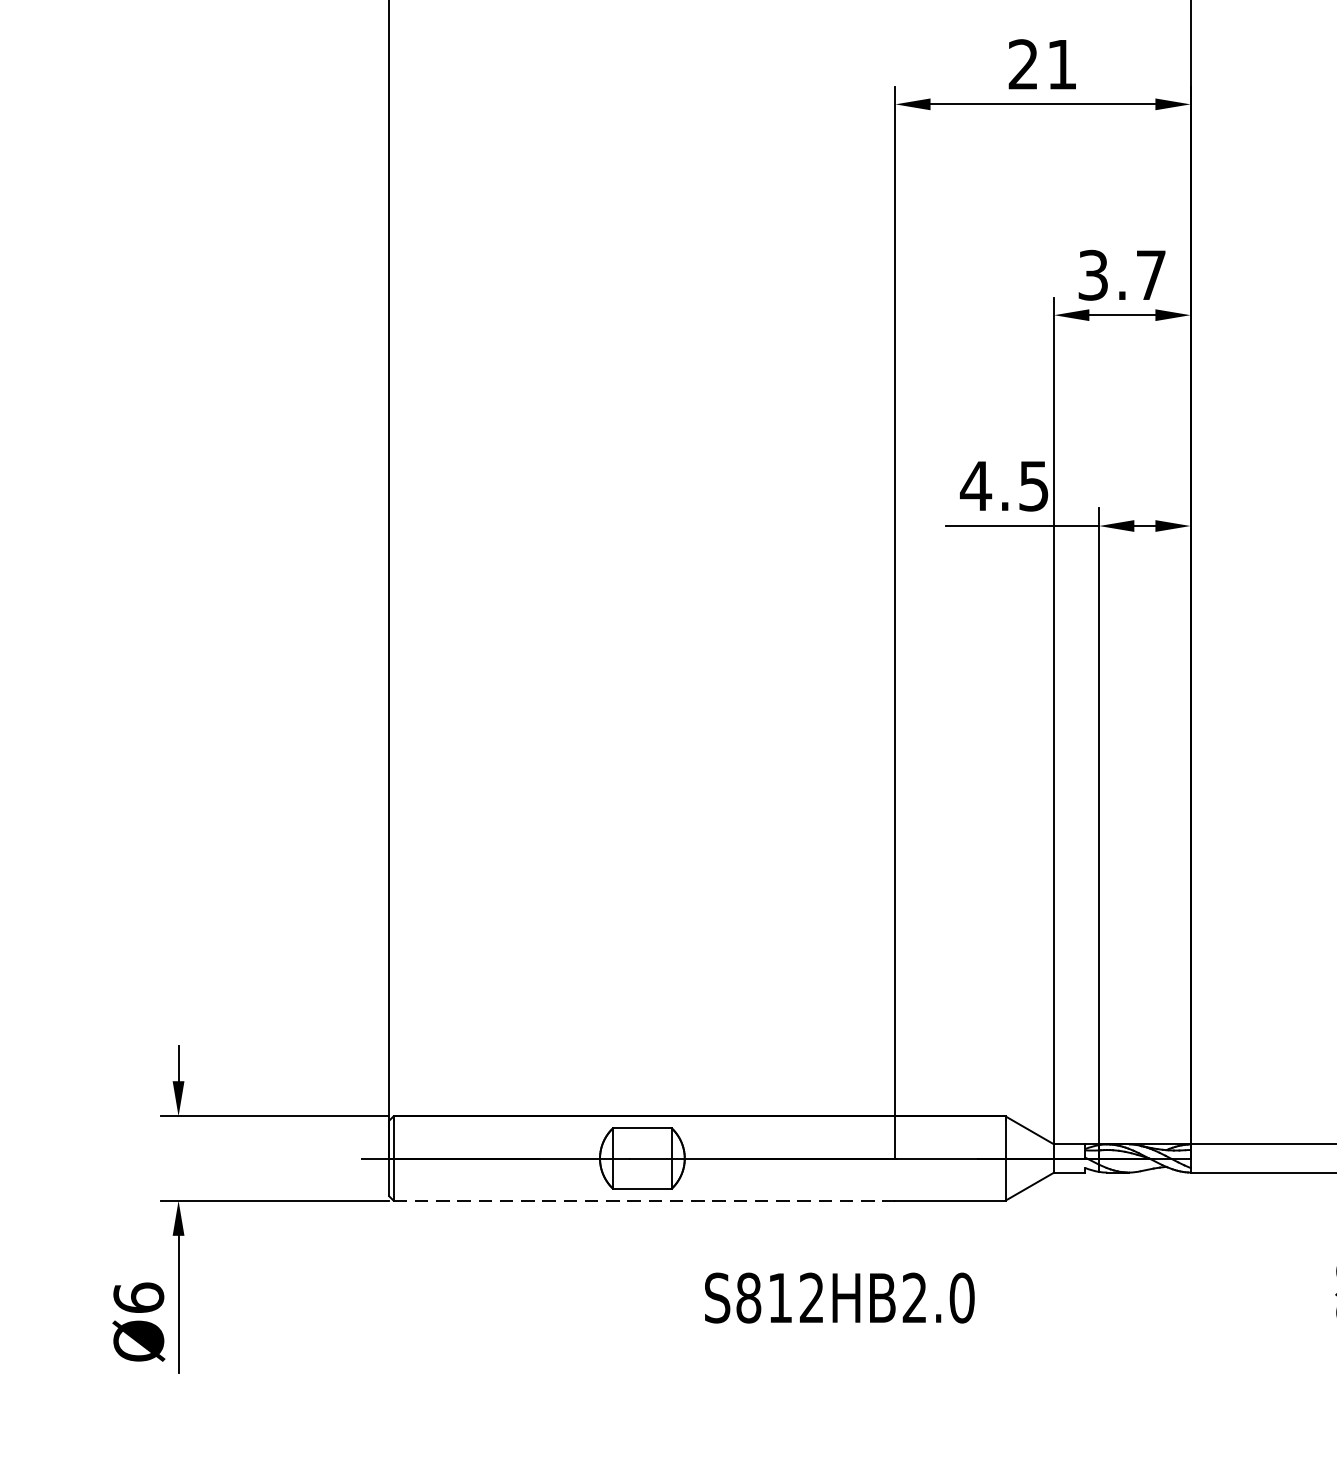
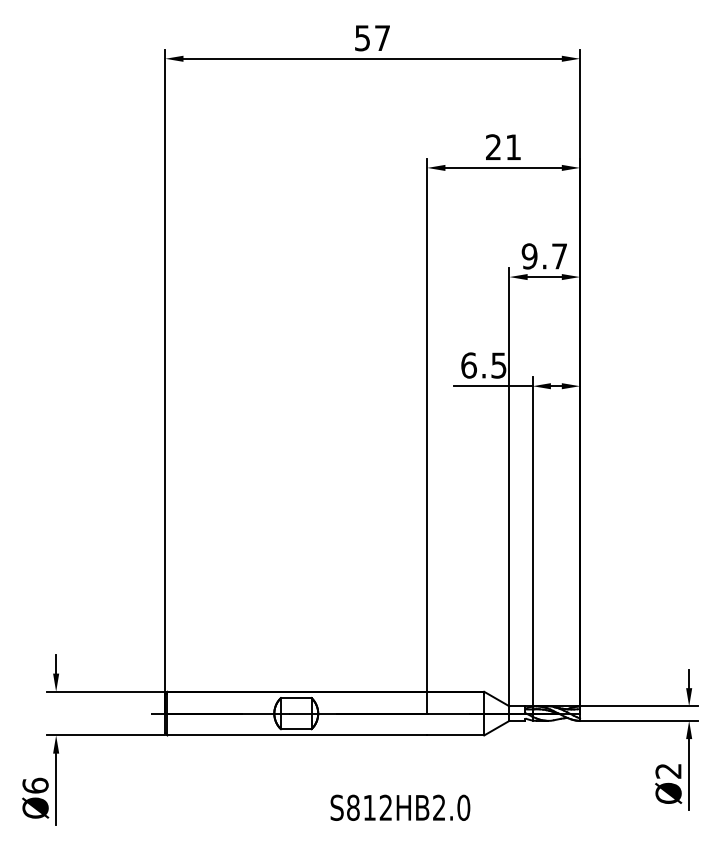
text: (1092, 275) -> (529, 256), 3.7 -> 9.7
text: (975, 486) -> (468, 365), 4.5 -> 6.5
line: (644, 1200) -> (297, 735), dashed -> solid
text: (839, 1297) -> (400, 807), moved

